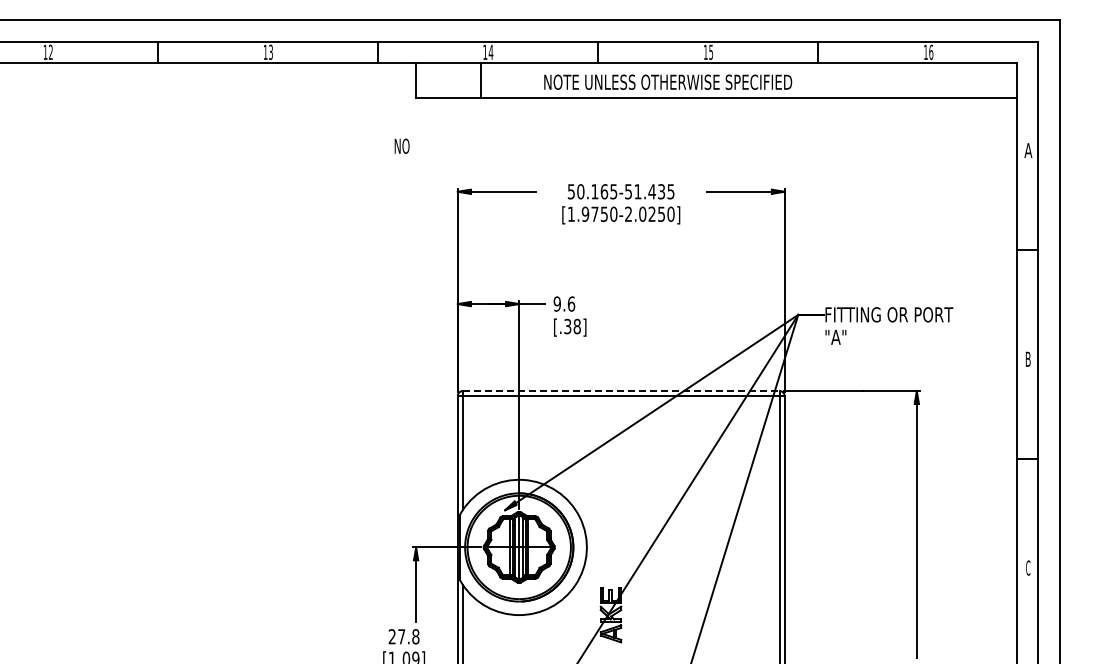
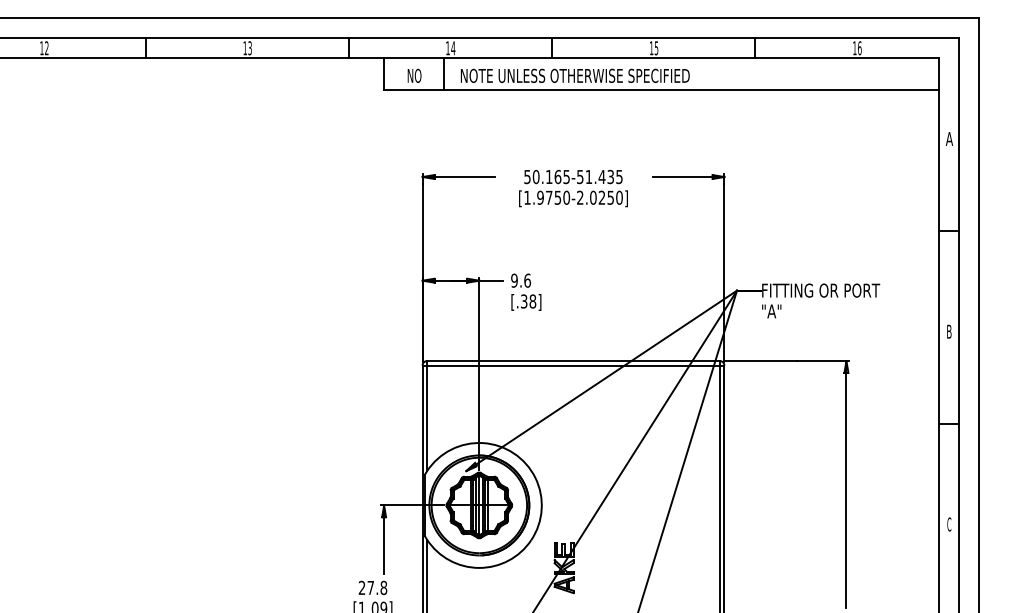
text: (668, 81) -> (575, 75), moved
text: (401, 145) -> (414, 75), moved
line: (621, 391) -> (573, 361), dashed -> solid

